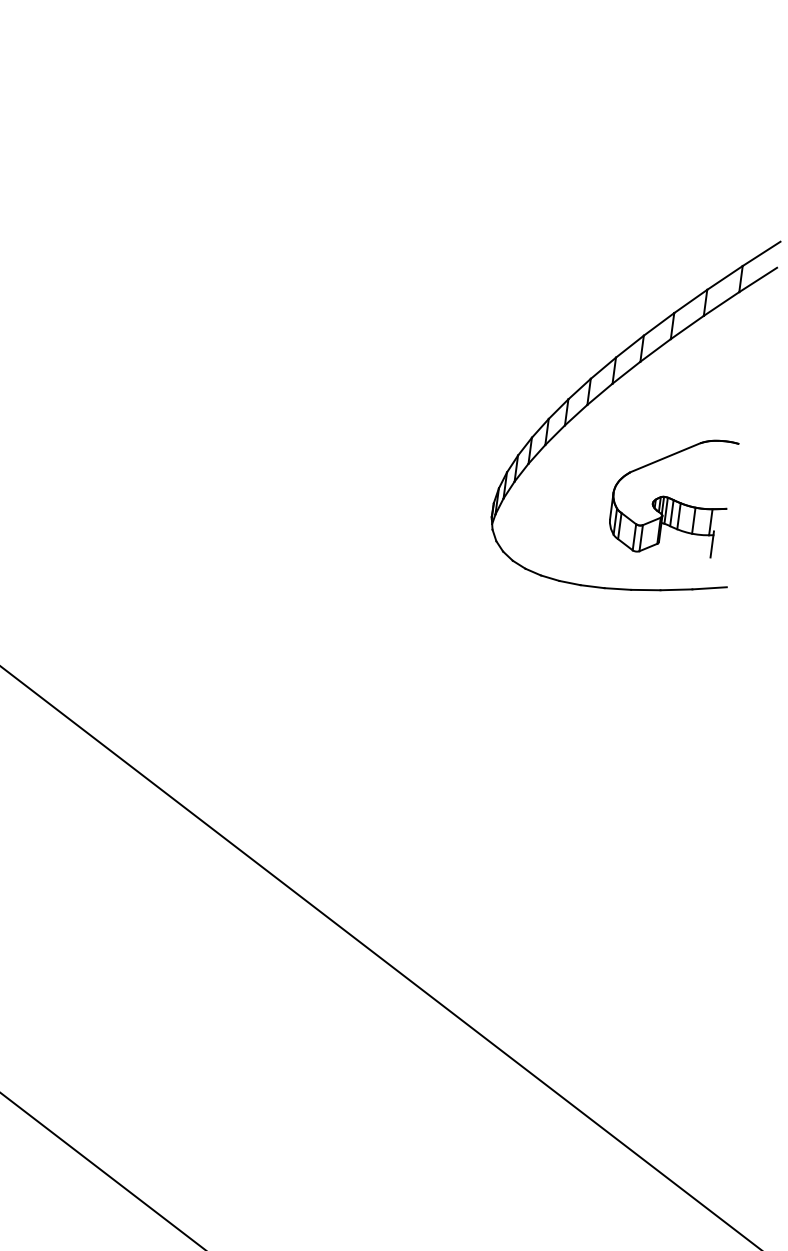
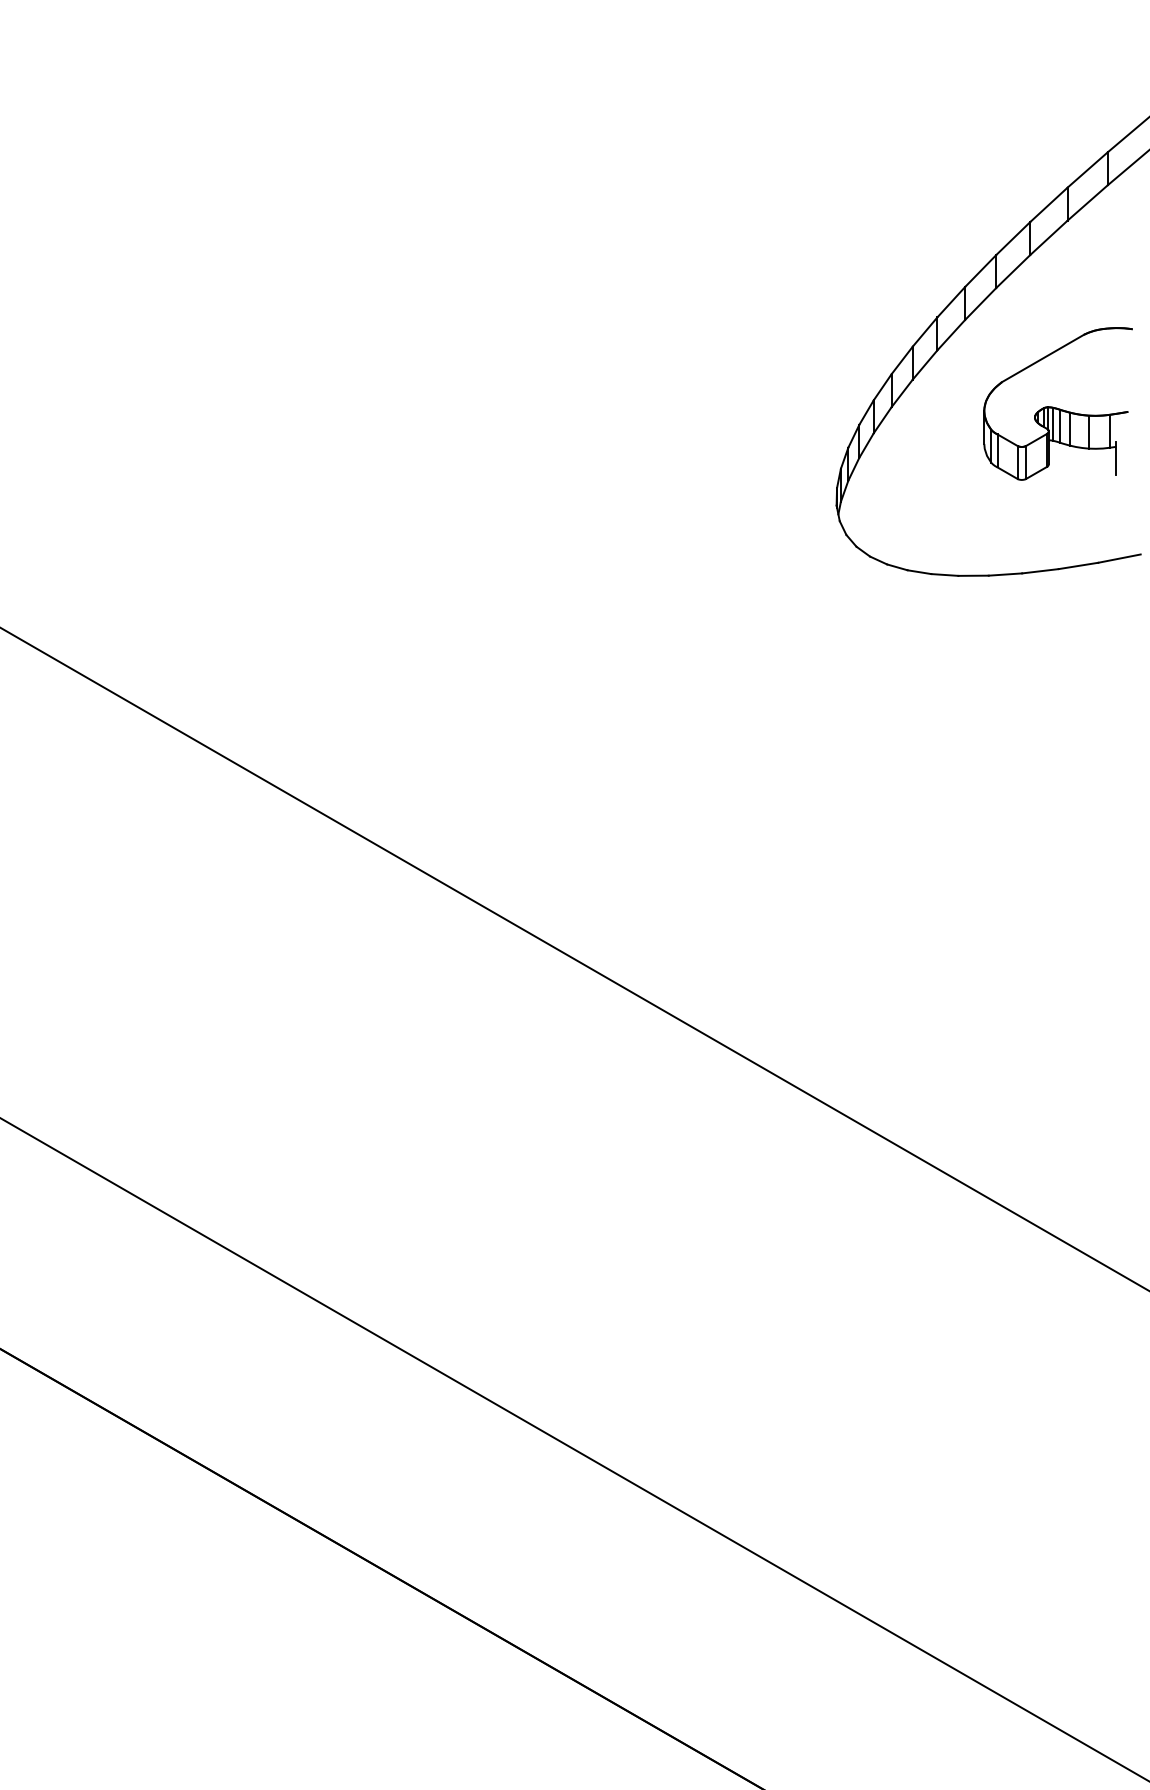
part: (672, 494) -> (1057, 403), moved

